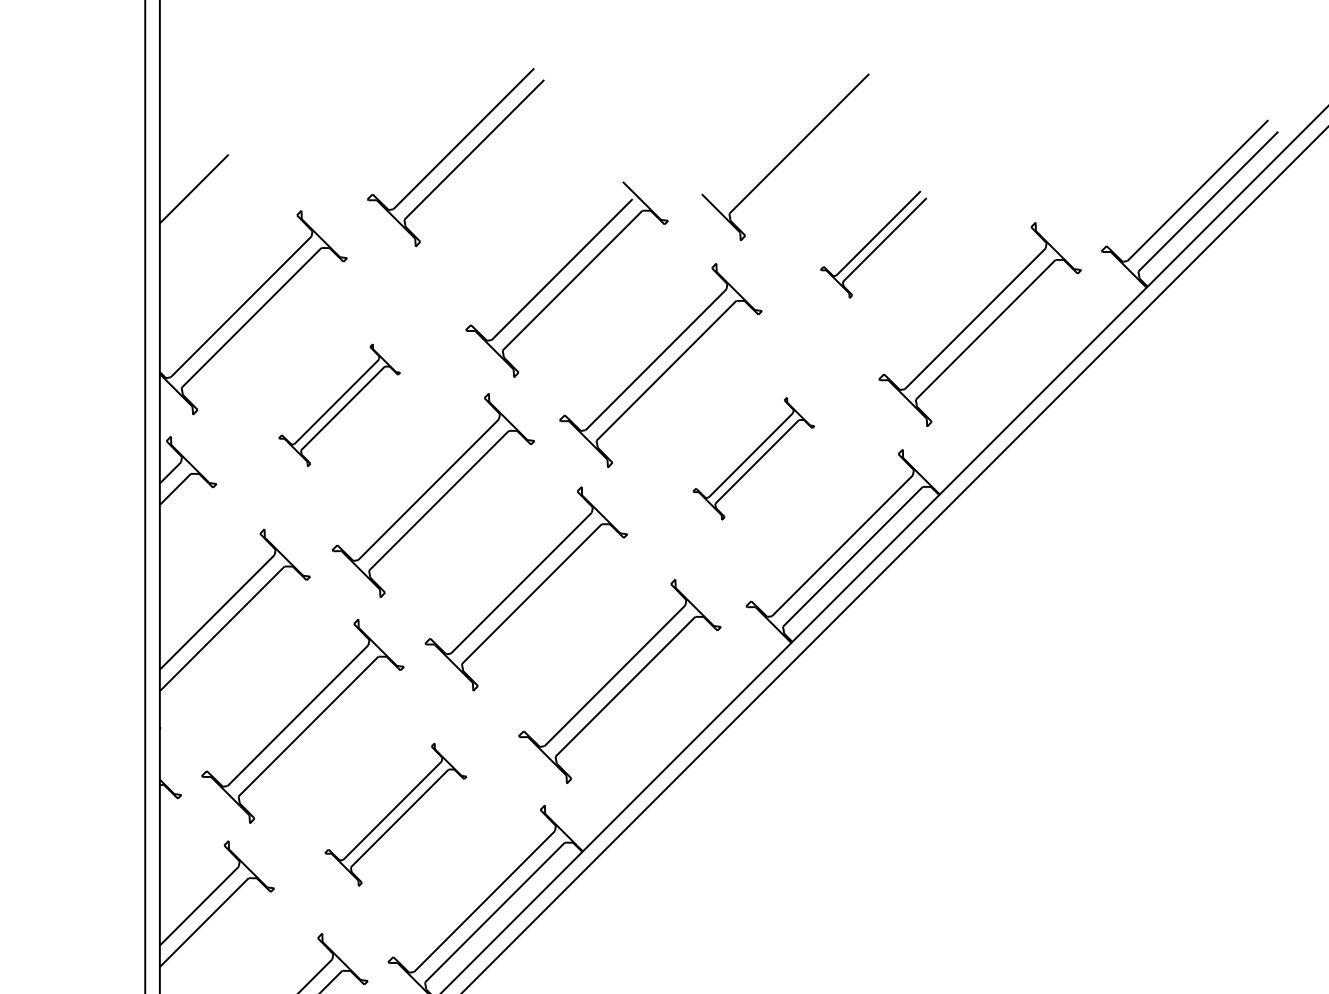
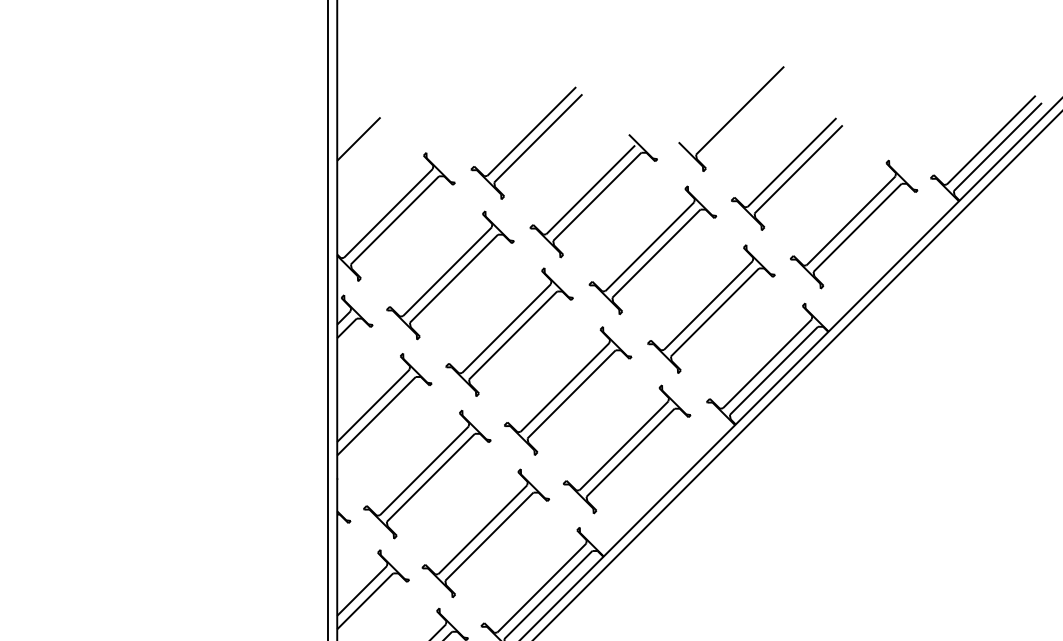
part: (455, 156) -> (526, 142), moved
part: (872, 243) -> (786, 173), size x1.67
part: (339, 405) -> (450, 275), size x1.67
part: (753, 457) -> (711, 308), size x1.67
part: (395, 814) -> (485, 533), size x1.43

